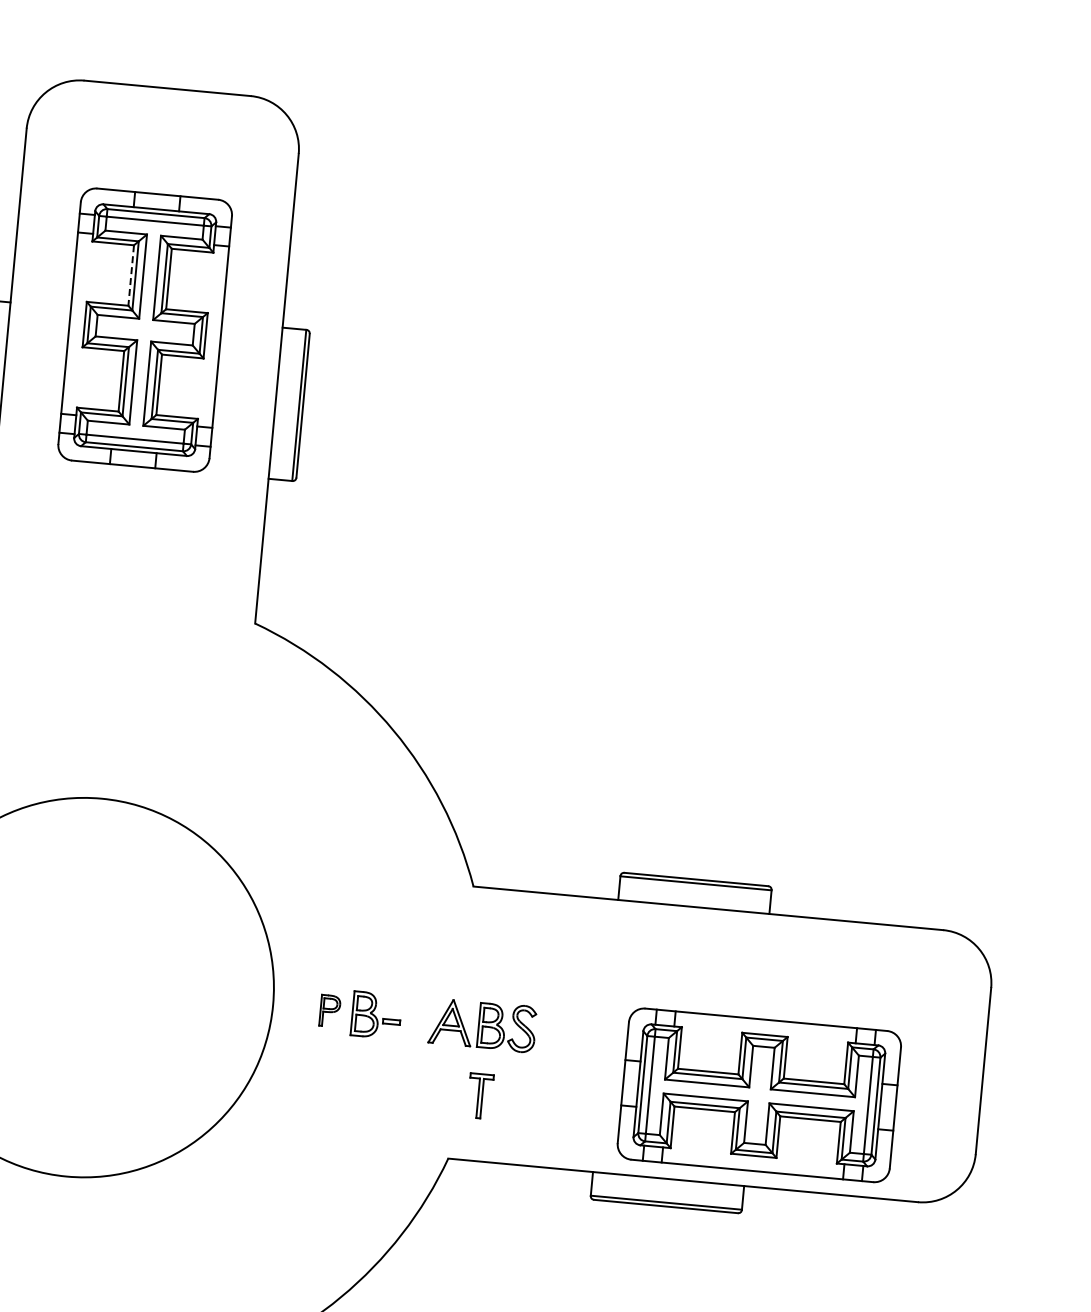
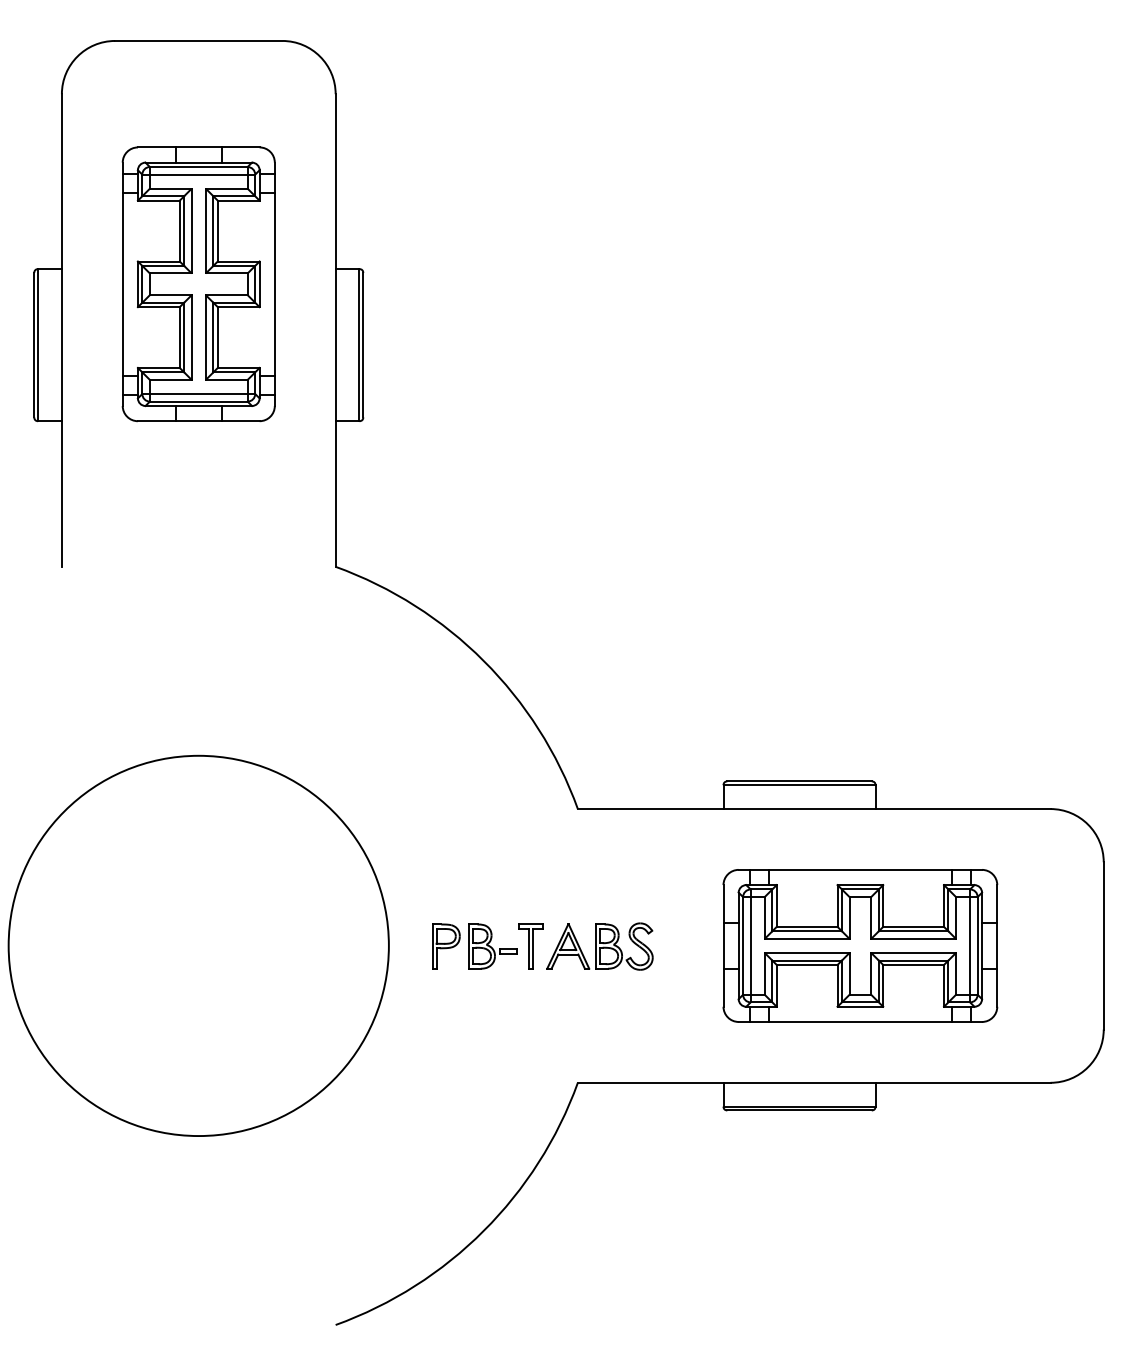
line: (130, 275) -> (179, 231), dashed -> solid
part: (330, 1011) -> (446, 946), size x1.43
part: (759, 1094) -> (860, 945), moved
part: (479, 1096) -> (530, 946), moved

